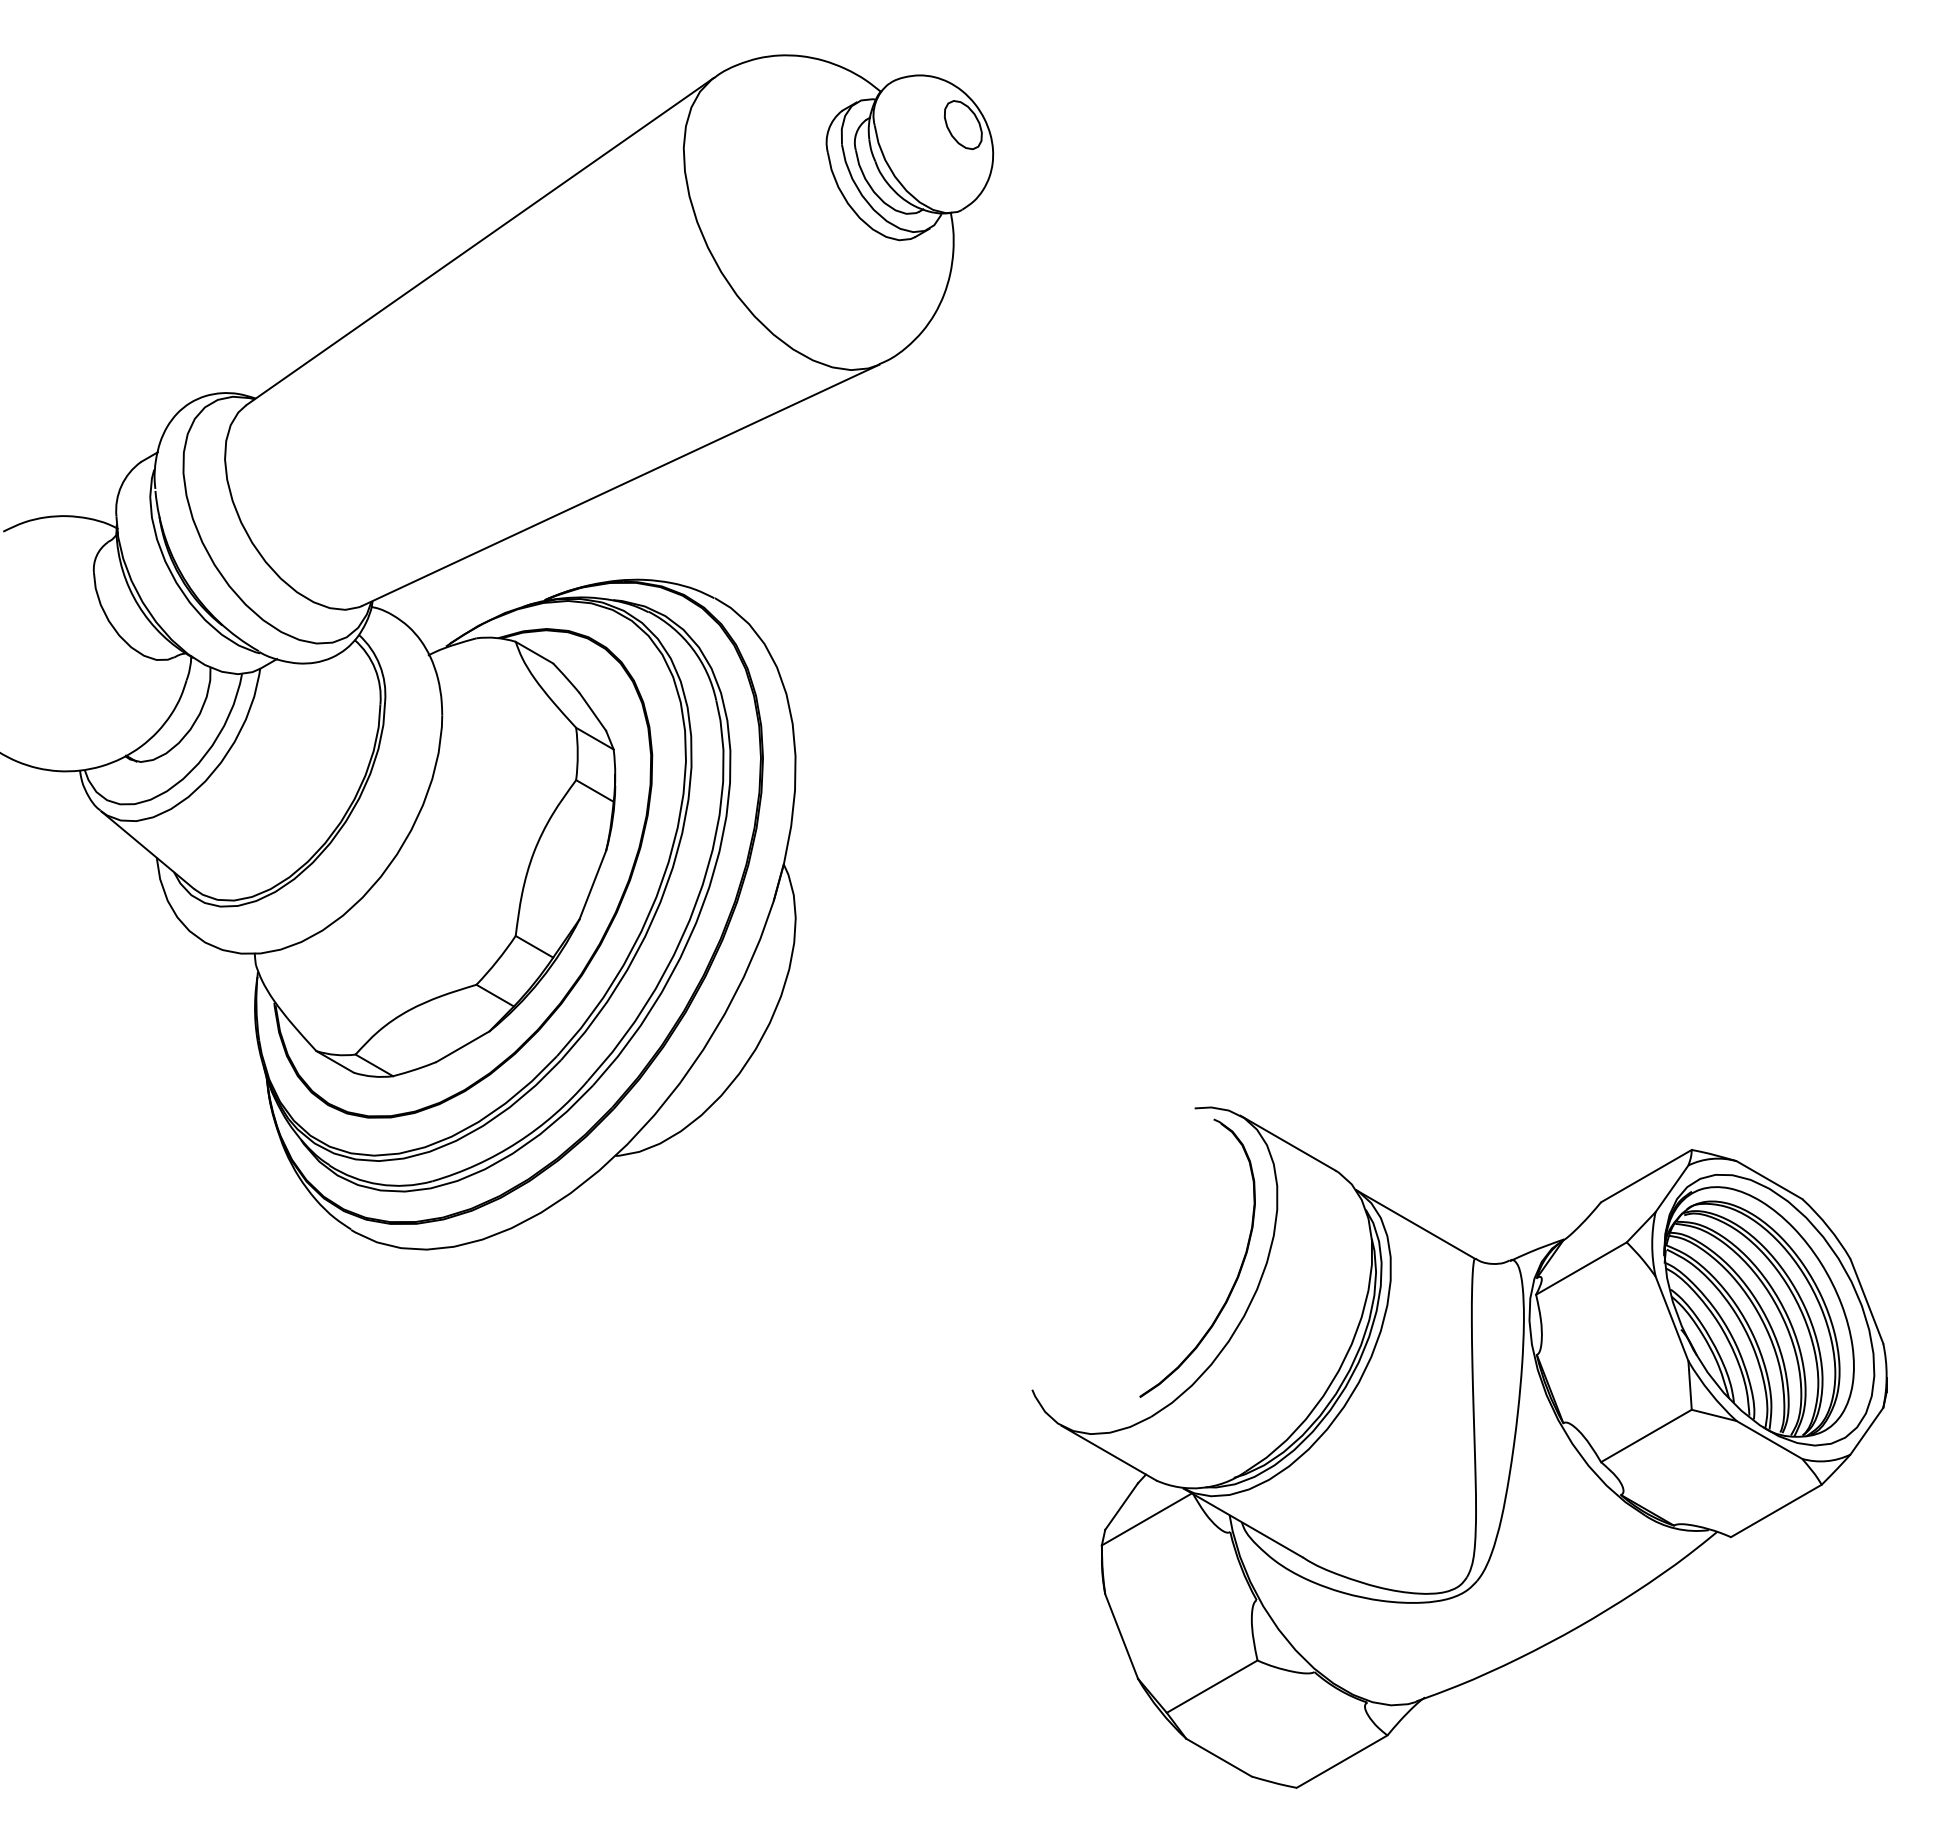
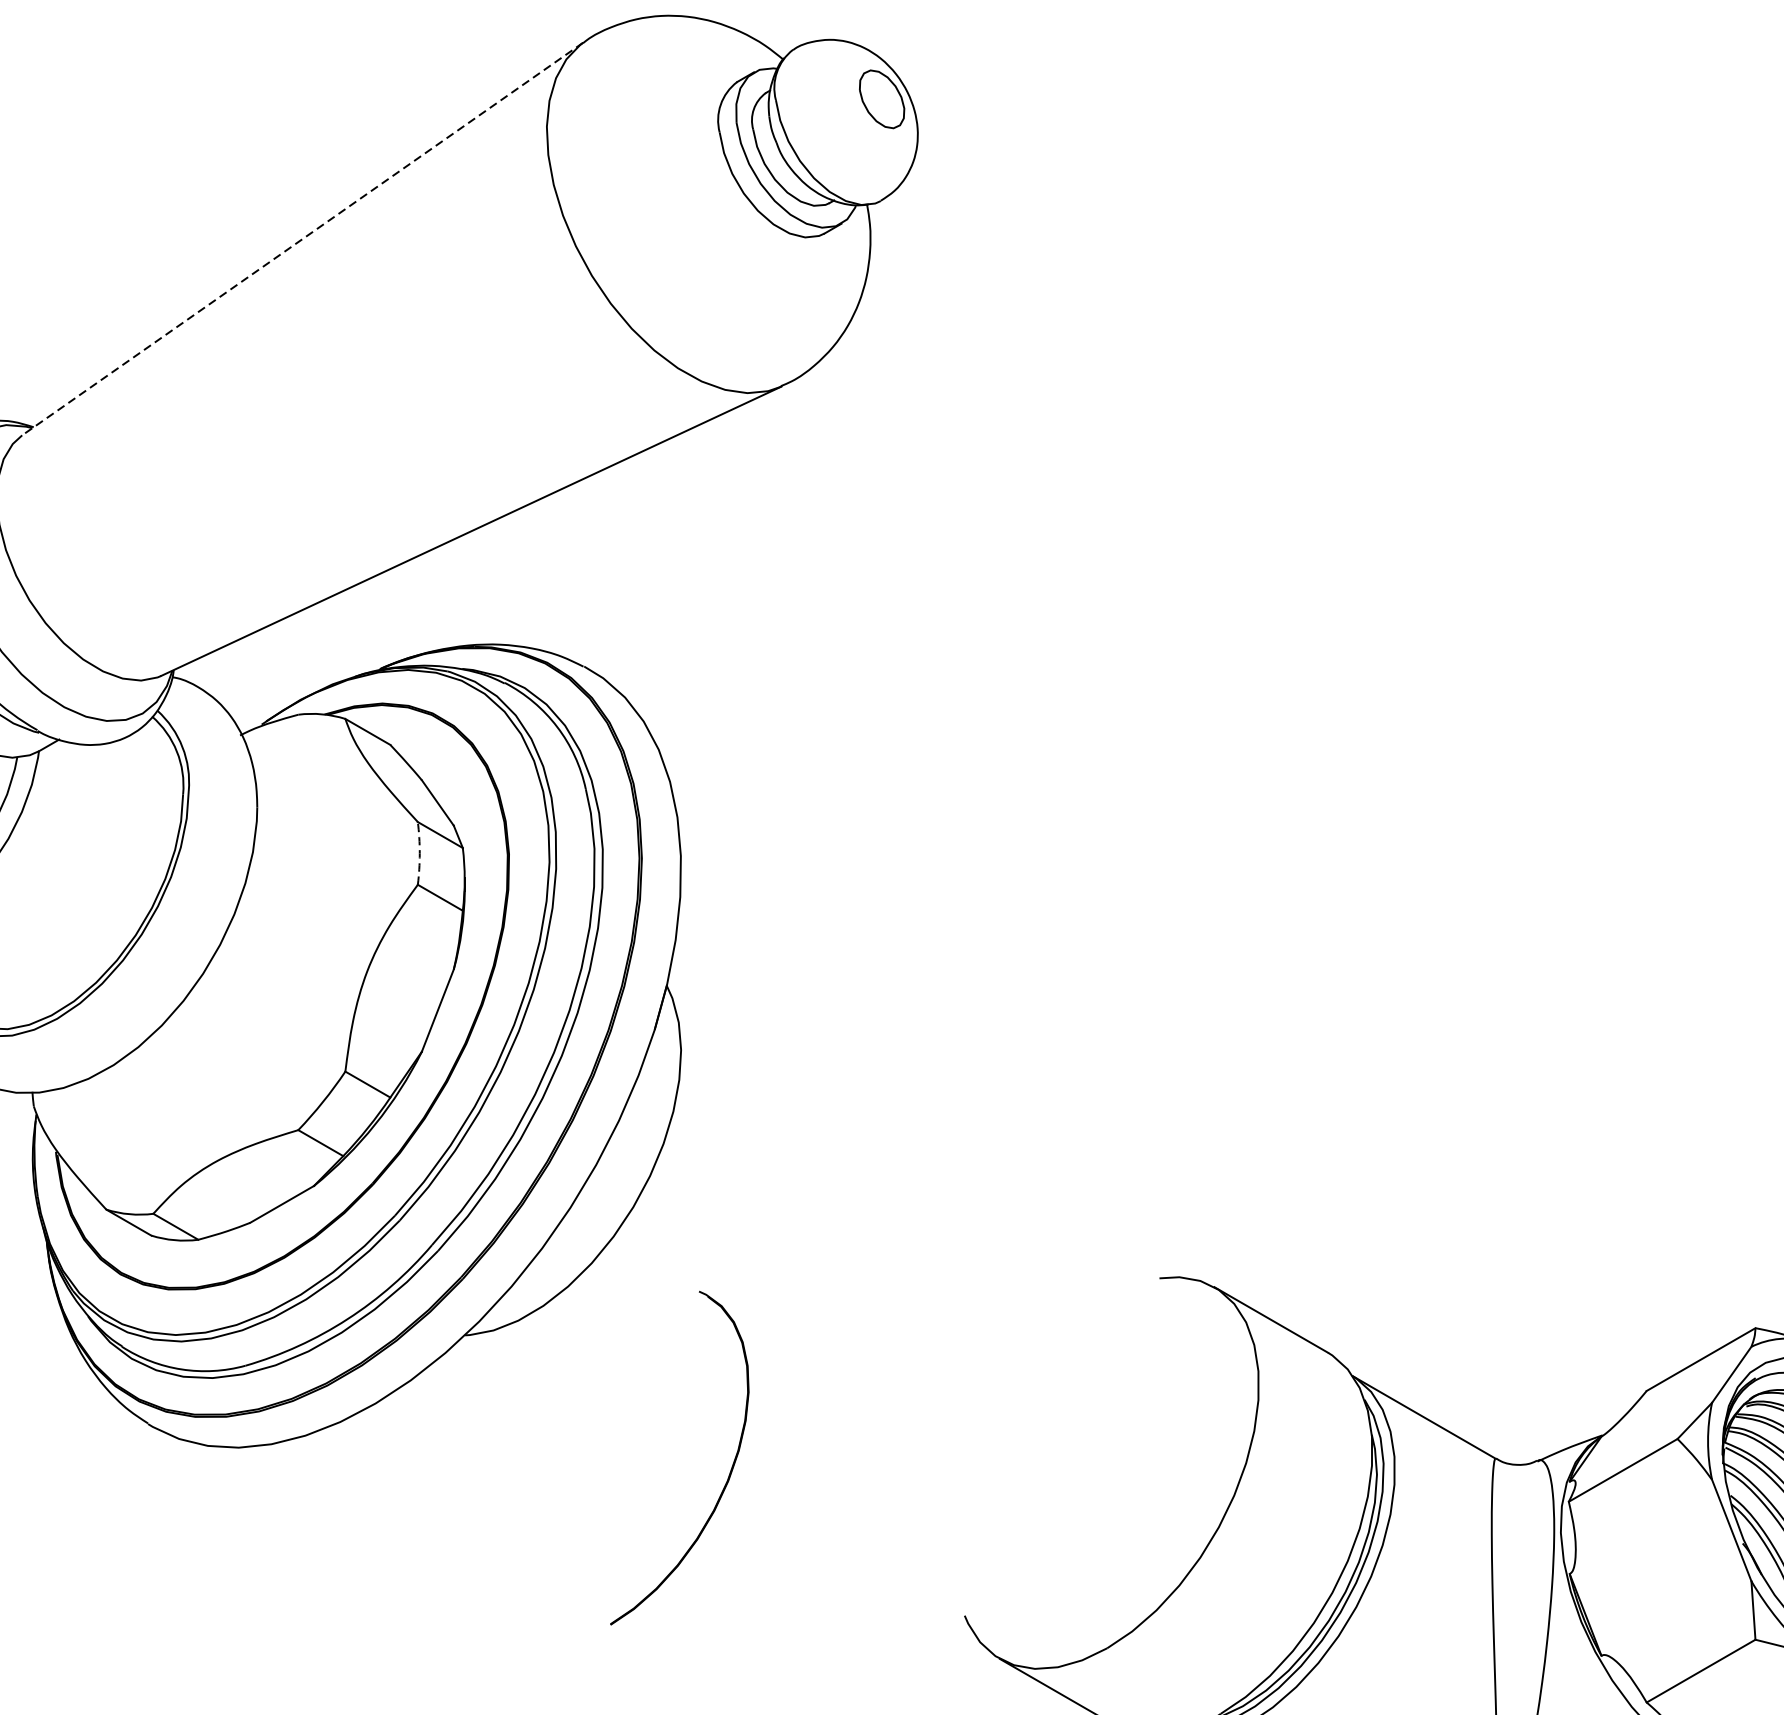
line: (480, 241) -> (303, 238), solid -> dashed
arc: (577, 754) -> (419, 854), solid -> dashed
part: (1238, 1271) -> (728, 1473), moved

